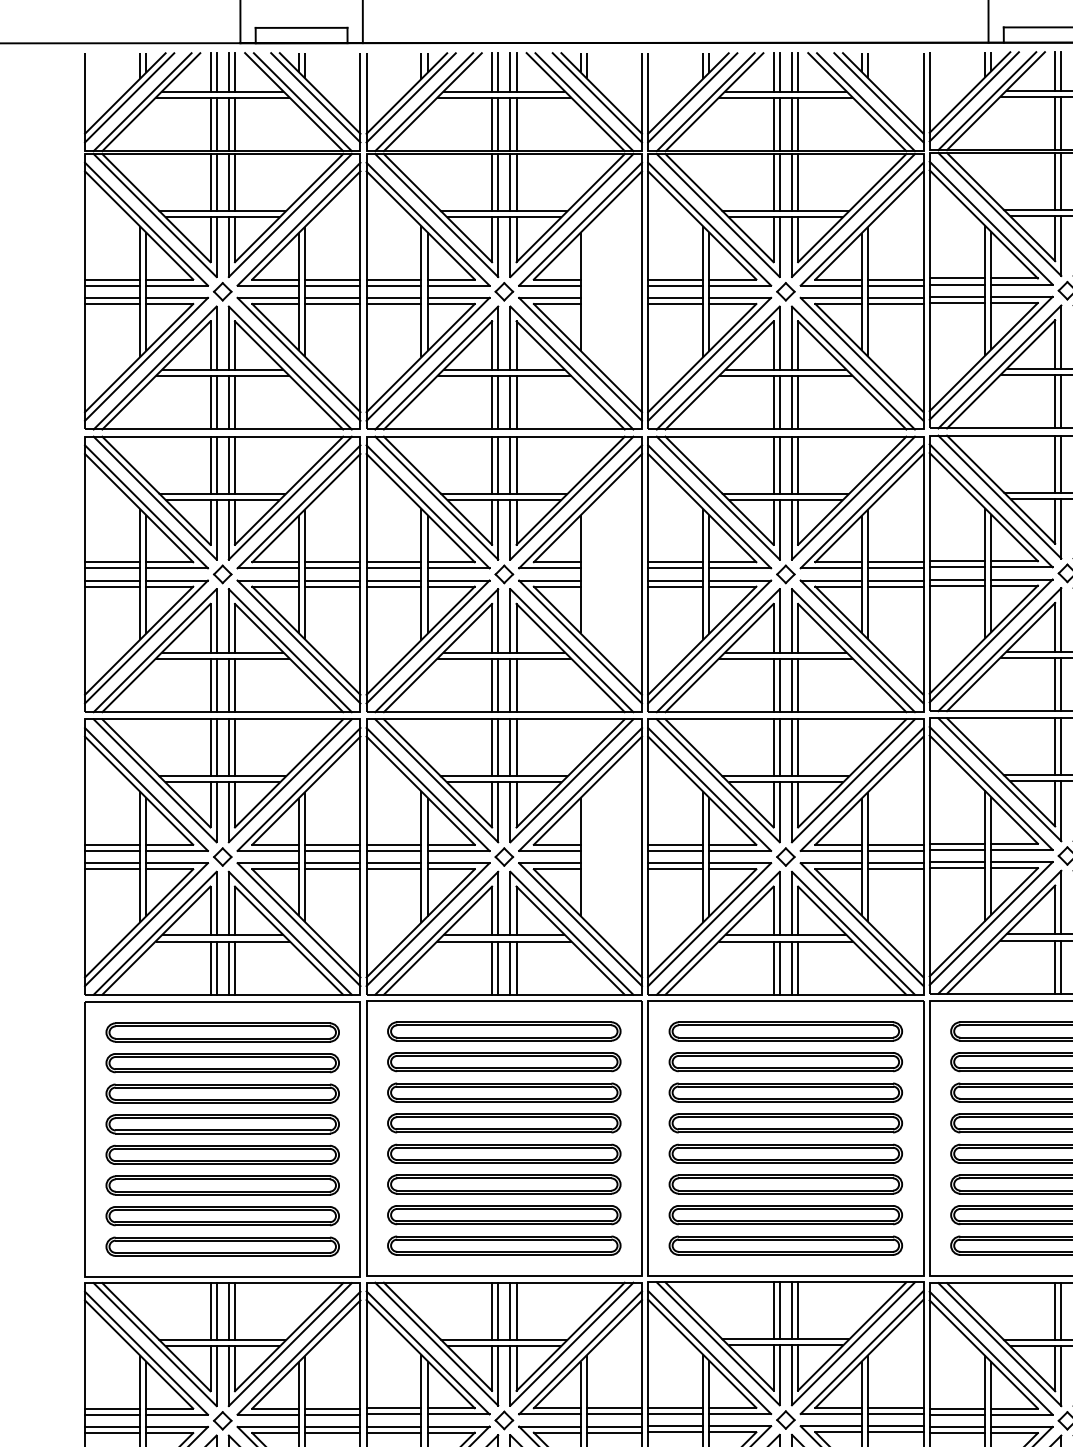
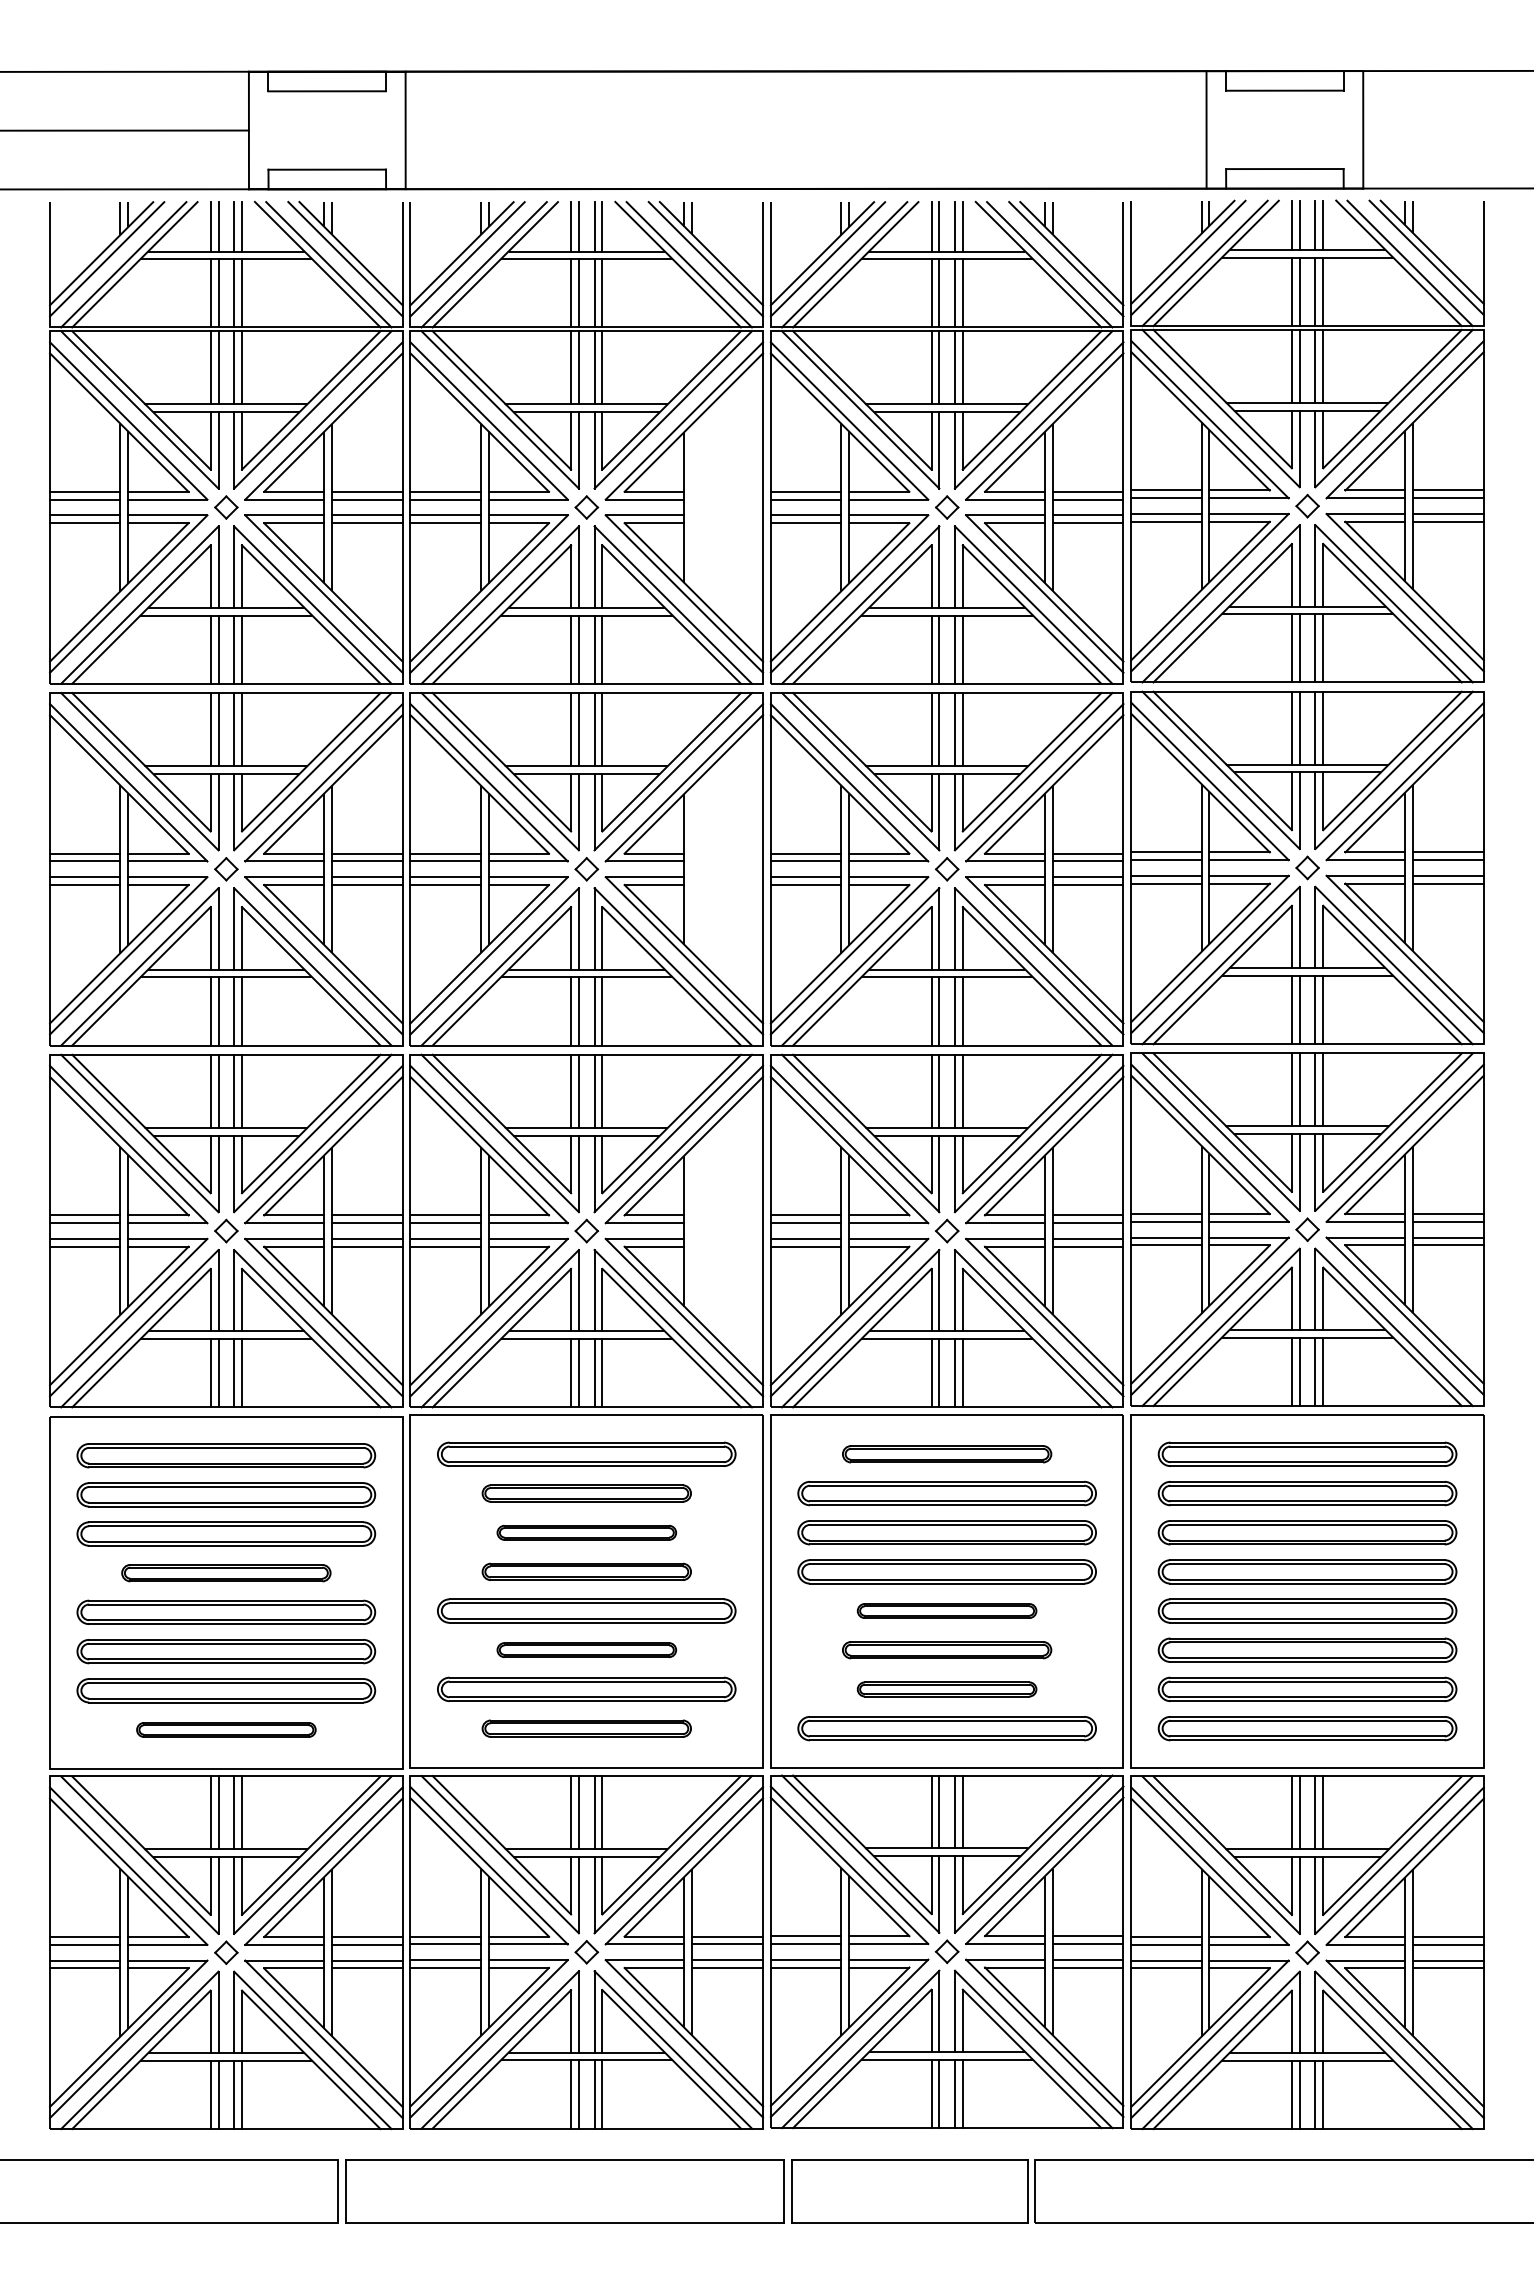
part: (785, 1030) -> (946, 1453), size x0.7
part: (504, 1062) -> (586, 1493), size x0.7
part: (504, 1092) -> (586, 1532), size x0.6
part: (504, 1122) -> (586, 1571), size x0.7
part: (222, 1123) -> (226, 1572), size x0.7
part: (785, 1153) -> (946, 1610), size x0.6
part: (504, 1183) -> (586, 1649), size x0.6
part: (785, 1183) -> (946, 1649), size x0.7
part: (785, 1215) -> (946, 1689), size x0.6
part: (504, 1245) -> (586, 1728), size x0.7
part: (222, 1246) -> (226, 1729), size x0.6

